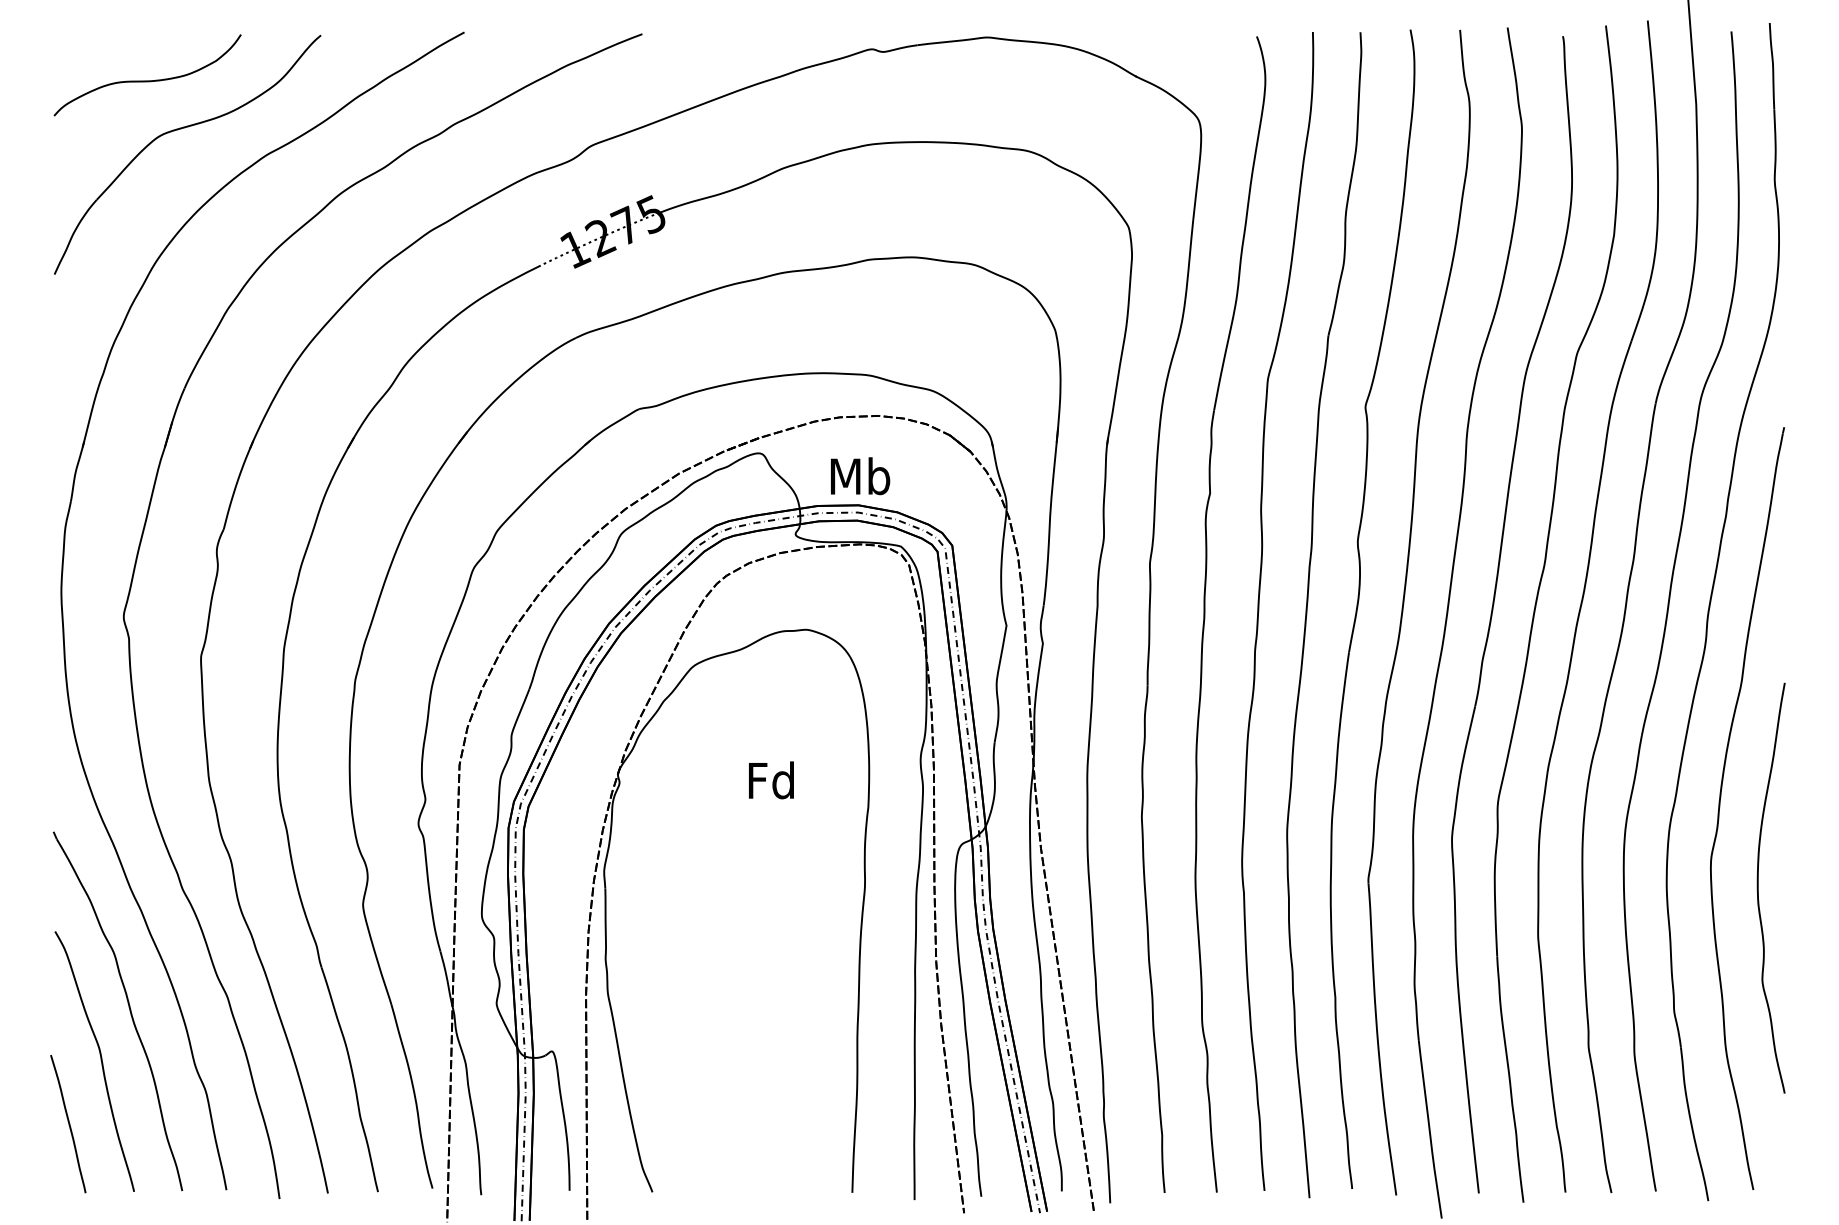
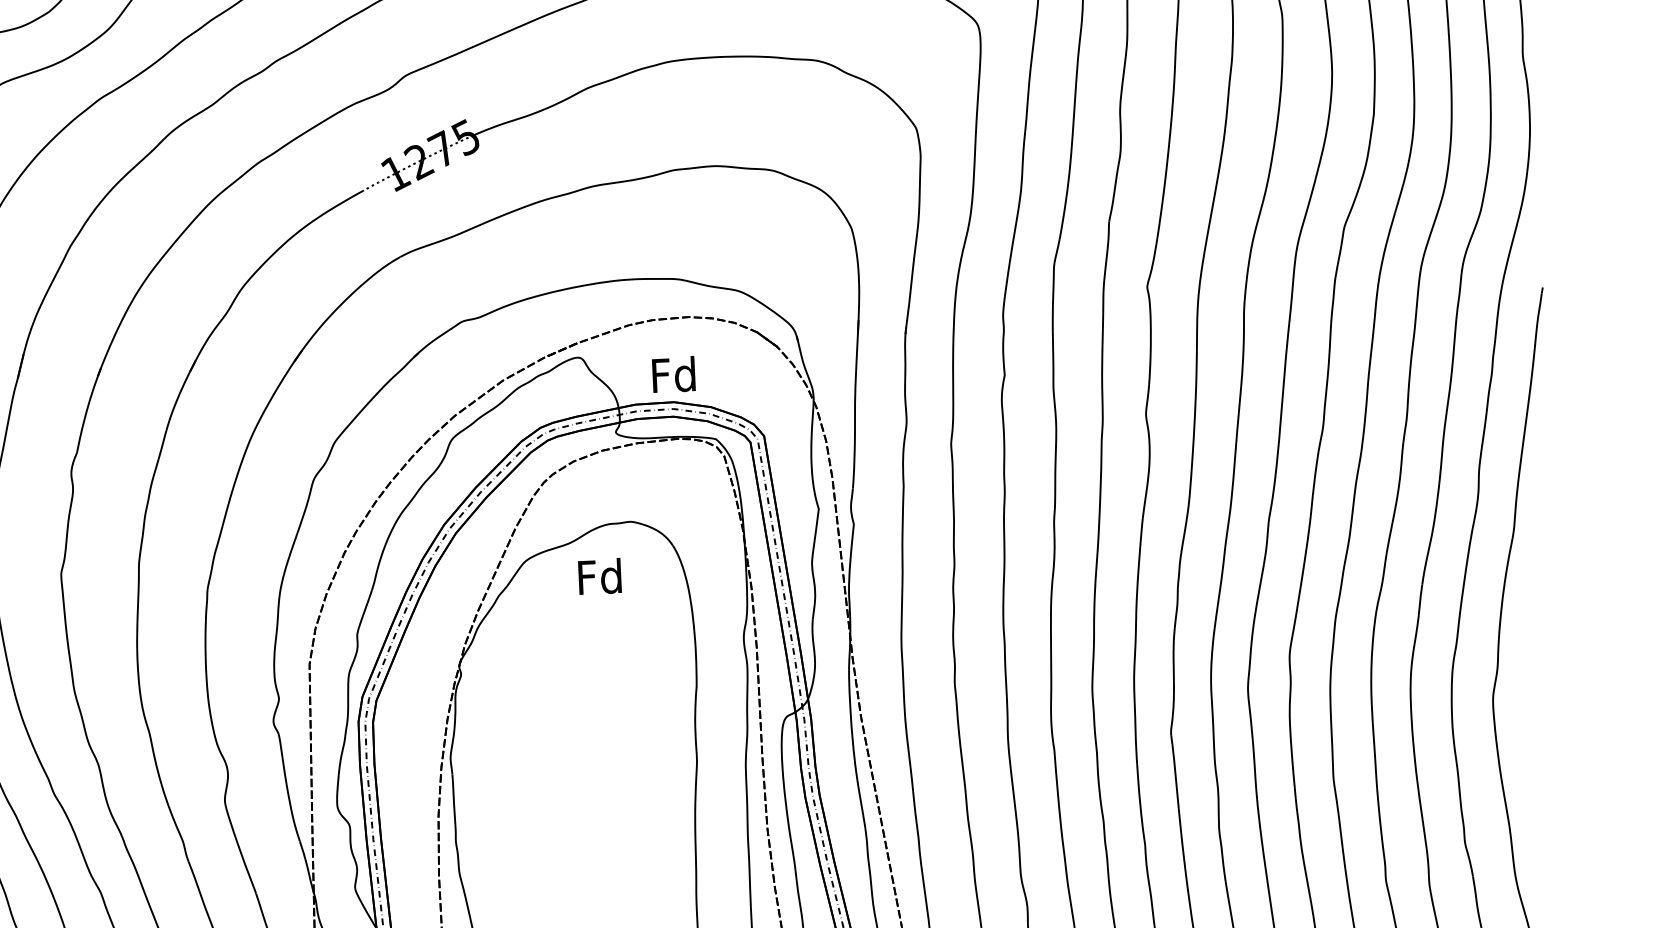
text: (860, 476) -> (674, 374), Mb -> Fd
text: (771, 780) -> (600, 576), moved
curve: (1758, 887) -> (1538, 722), removed

